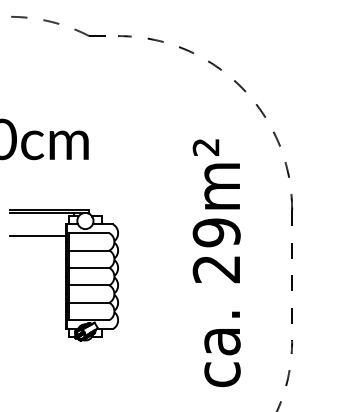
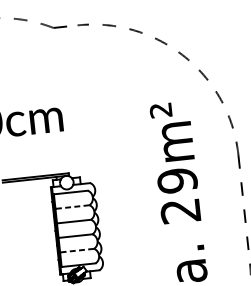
line: (37, 236) -> (28, 199), removed
line: (88, 250) -> (72, 207), solid -> dashed
line: (88, 302) -> (76, 250), solid -> dashed

